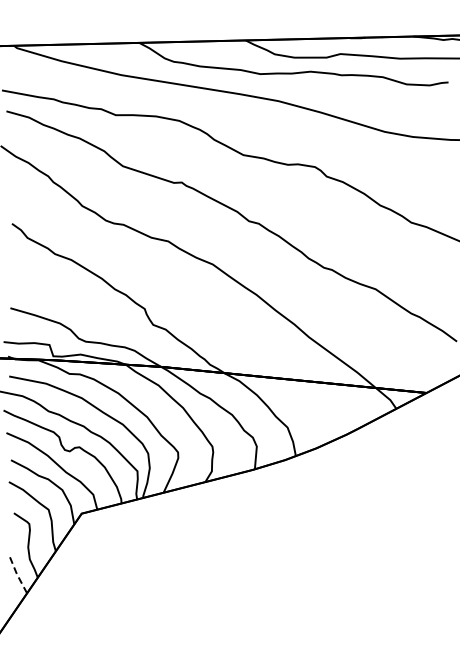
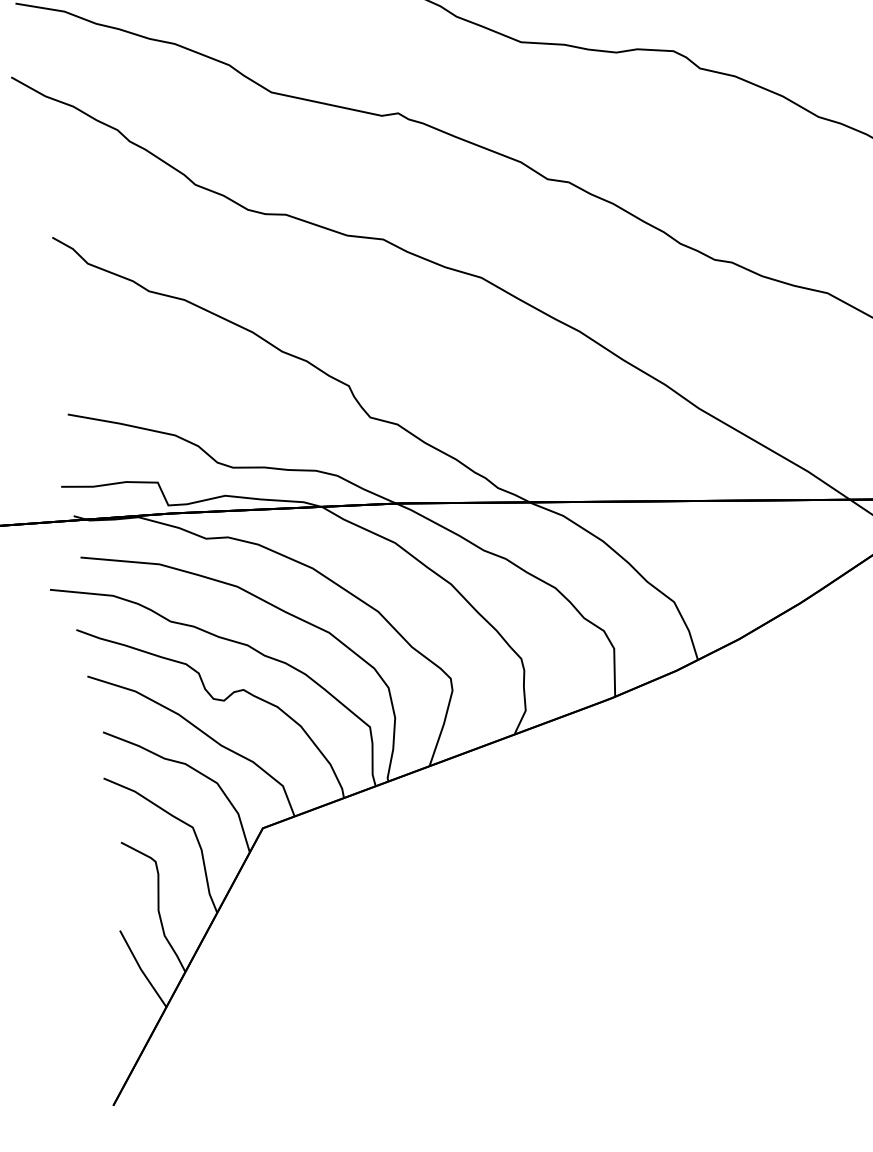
line: (16, 574) -> (140, 970), dashed -> solid

